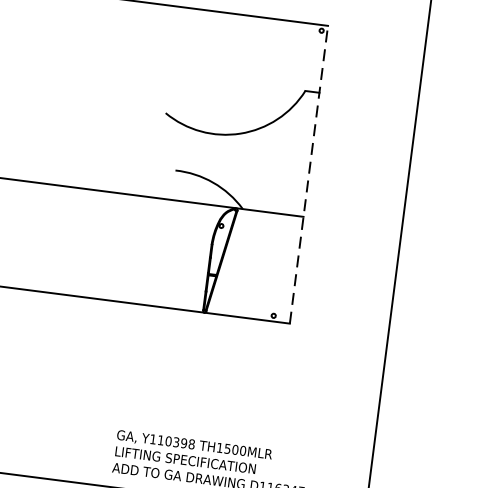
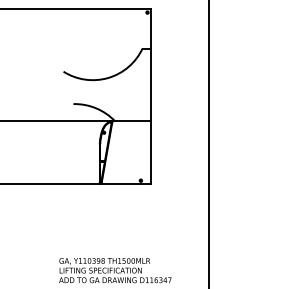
line: (308, 174) -> (150, 96), dashed -> solid

